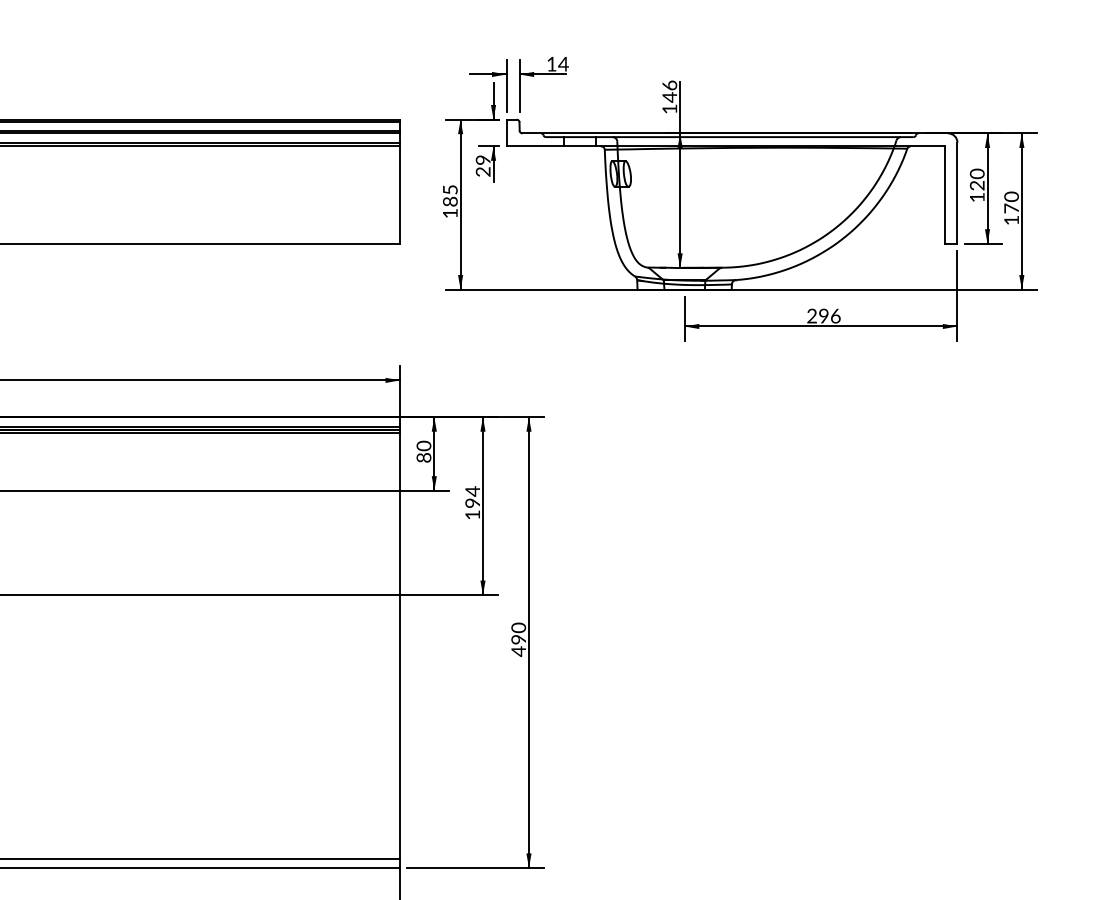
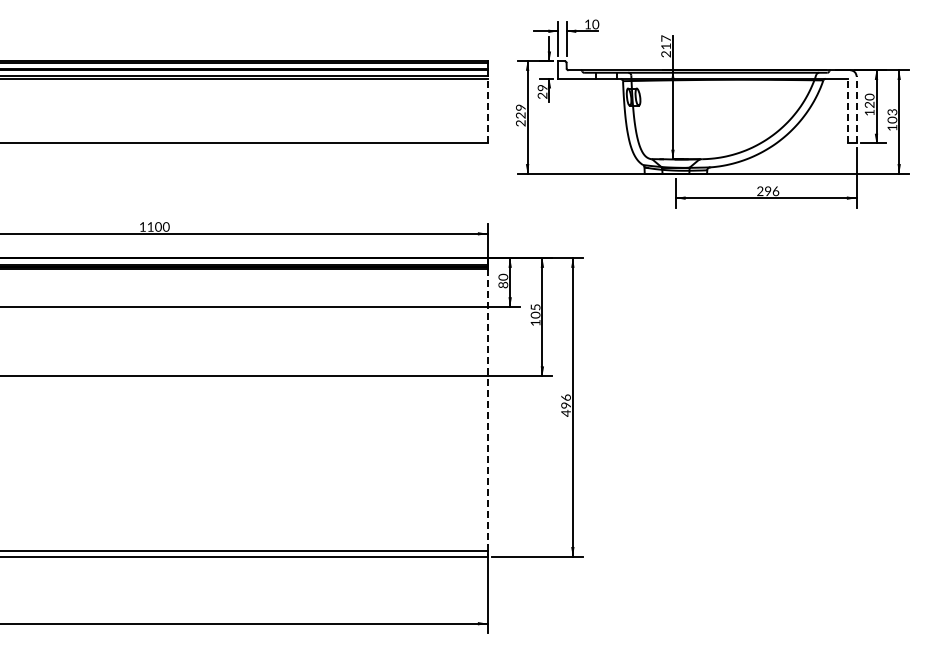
text: (563, 64) -> (595, 24), 14 -> 10
text: (668, 97) -> (665, 46), 146 -> 217
line: (400, 192) -> (487, 109), solid -> dashed
line: (957, 192) -> (856, 109), solid -> dashed
line: (945, 194) -> (848, 110), solid -> dashed
text: (449, 201) -> (520, 115), 185 -> 229
text: (1011, 201) -> (892, 115), 170 -> 103
text: (472, 496) -> (535, 310), 194 -> 105
text: (517, 627) -> (565, 397), 490 -> 496
line: (400, 645) -> (487, 409), solid -> dashed

